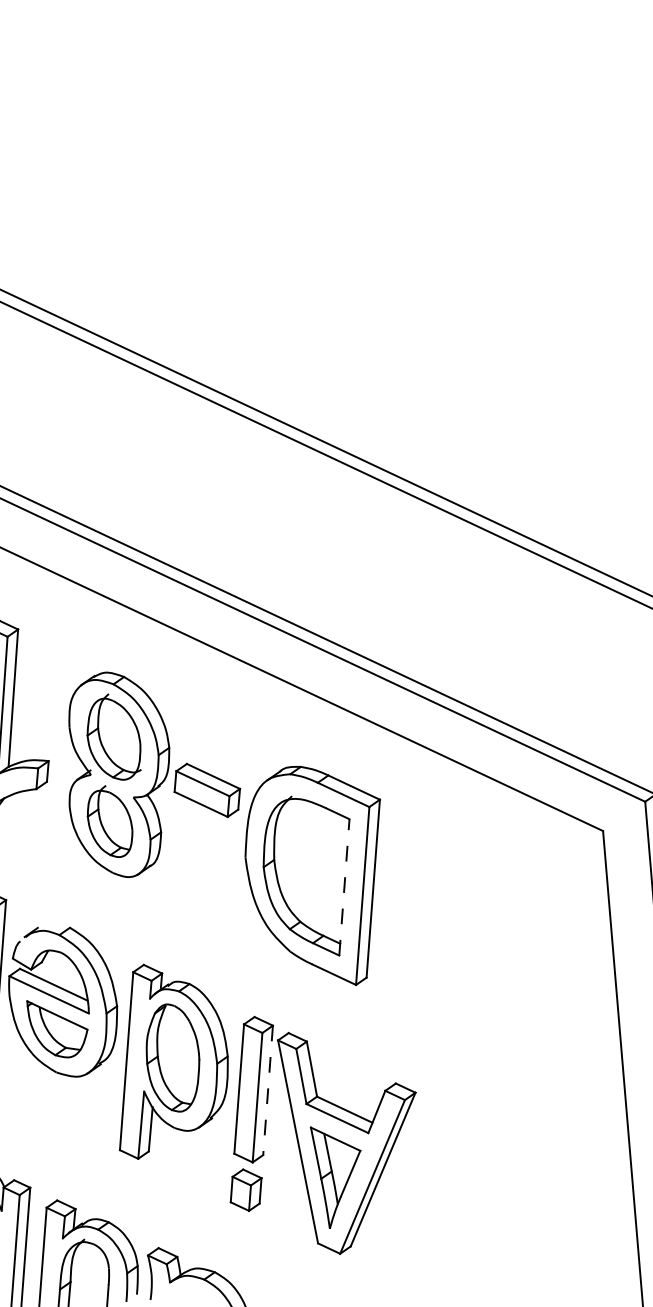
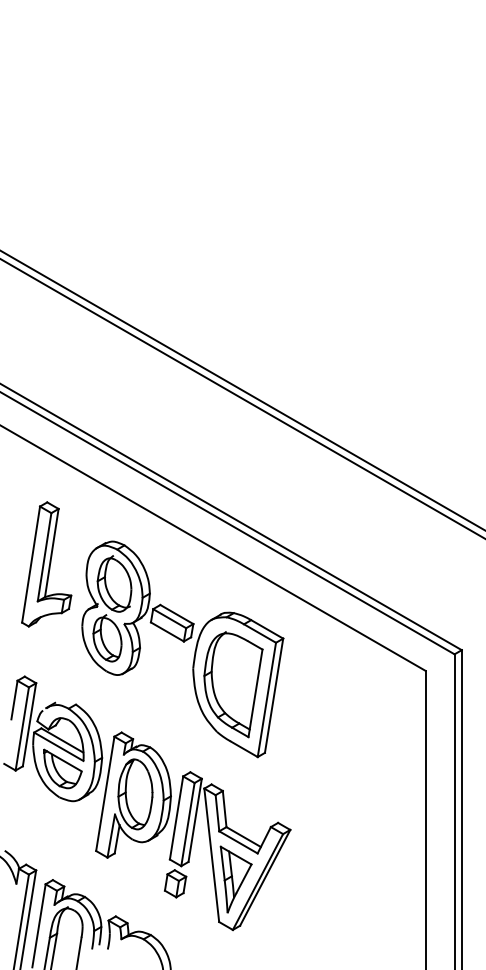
line: (344, 886) -> (255, 692), dashed -> solid
line: (268, 1090) -> (195, 820), dashed -> solid

